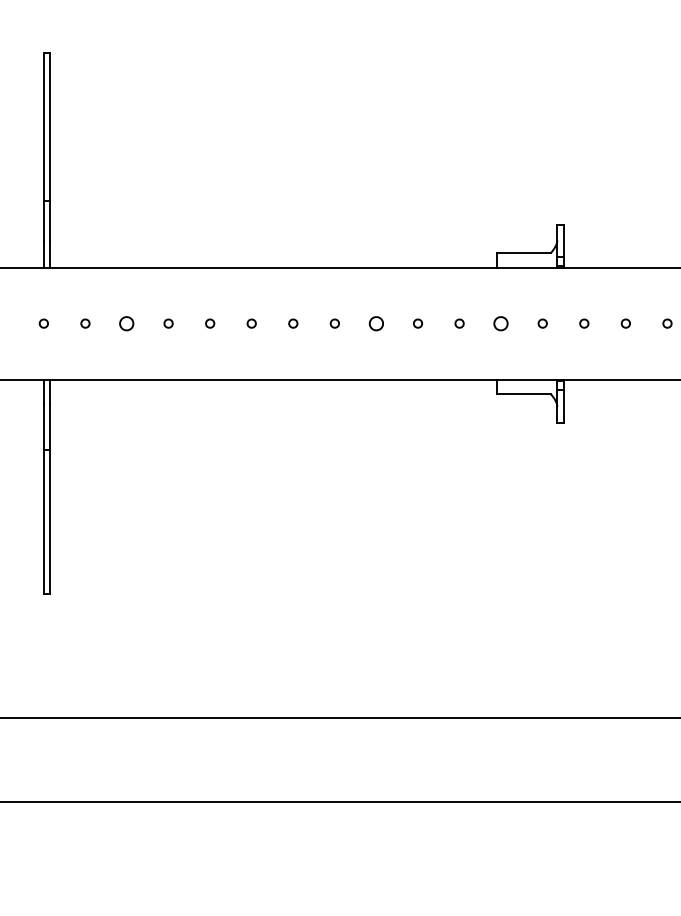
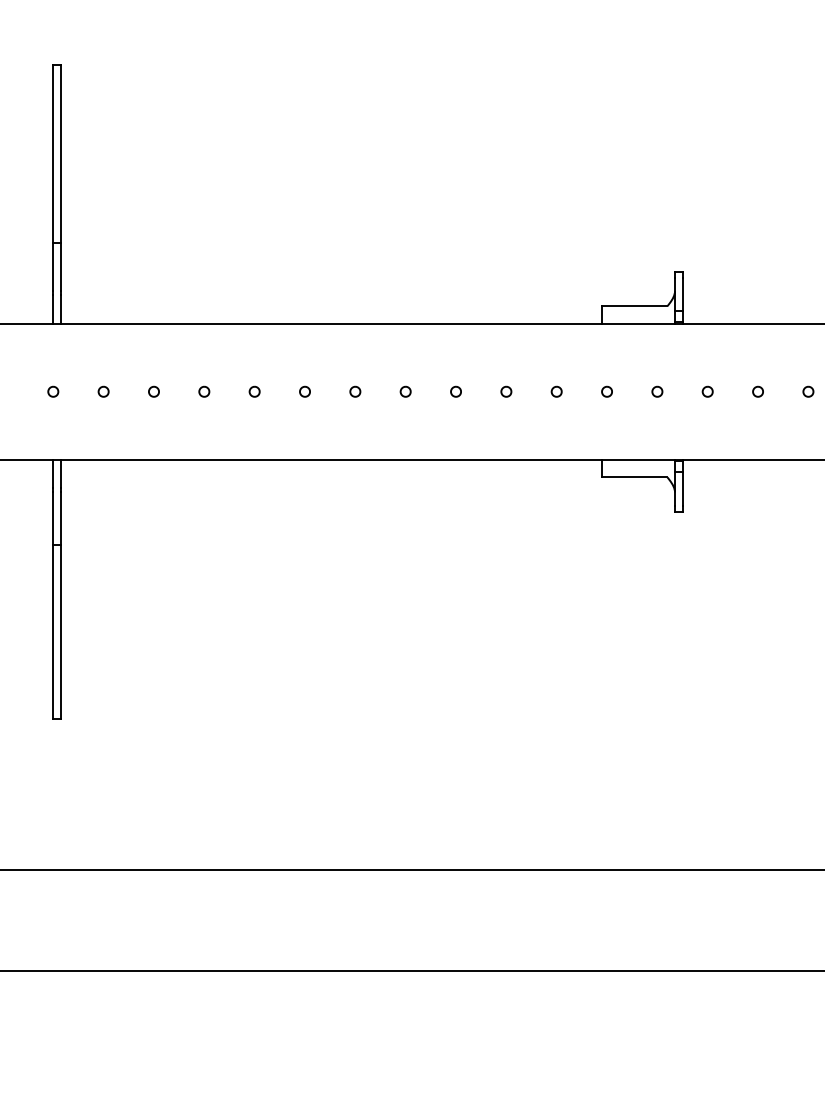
part: (127, 323) -> (154, 391), size x0.62
part: (376, 323) -> (456, 391), size x0.62
part: (501, 323) -> (607, 391), size x0.62

